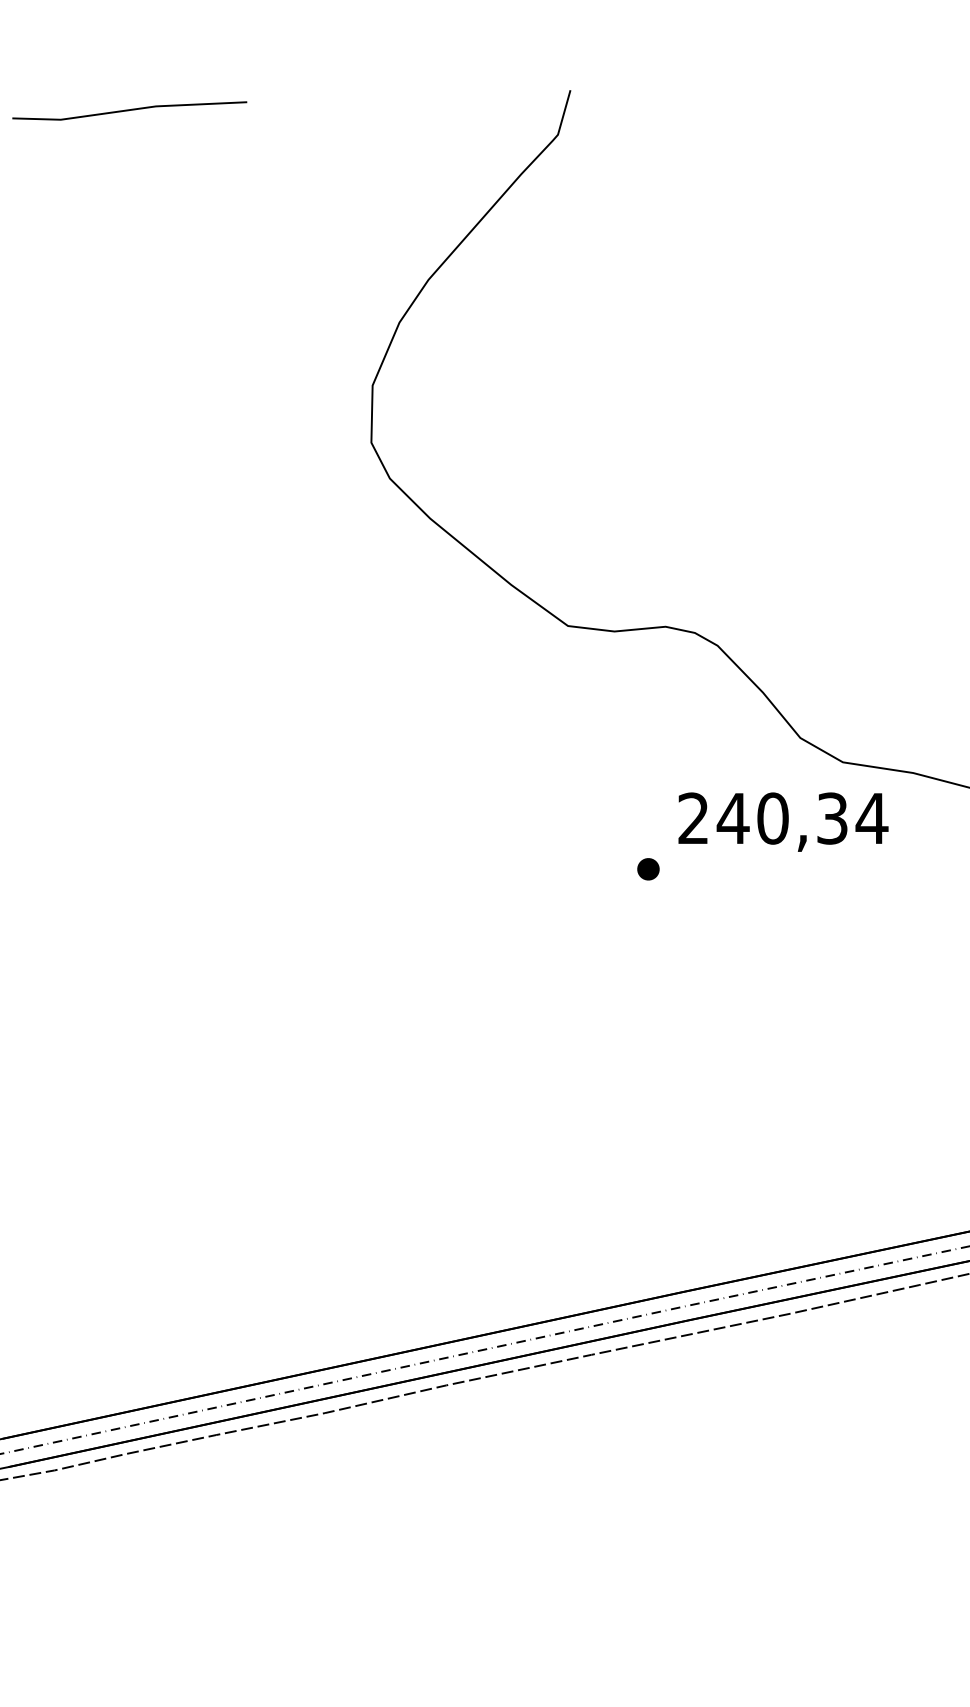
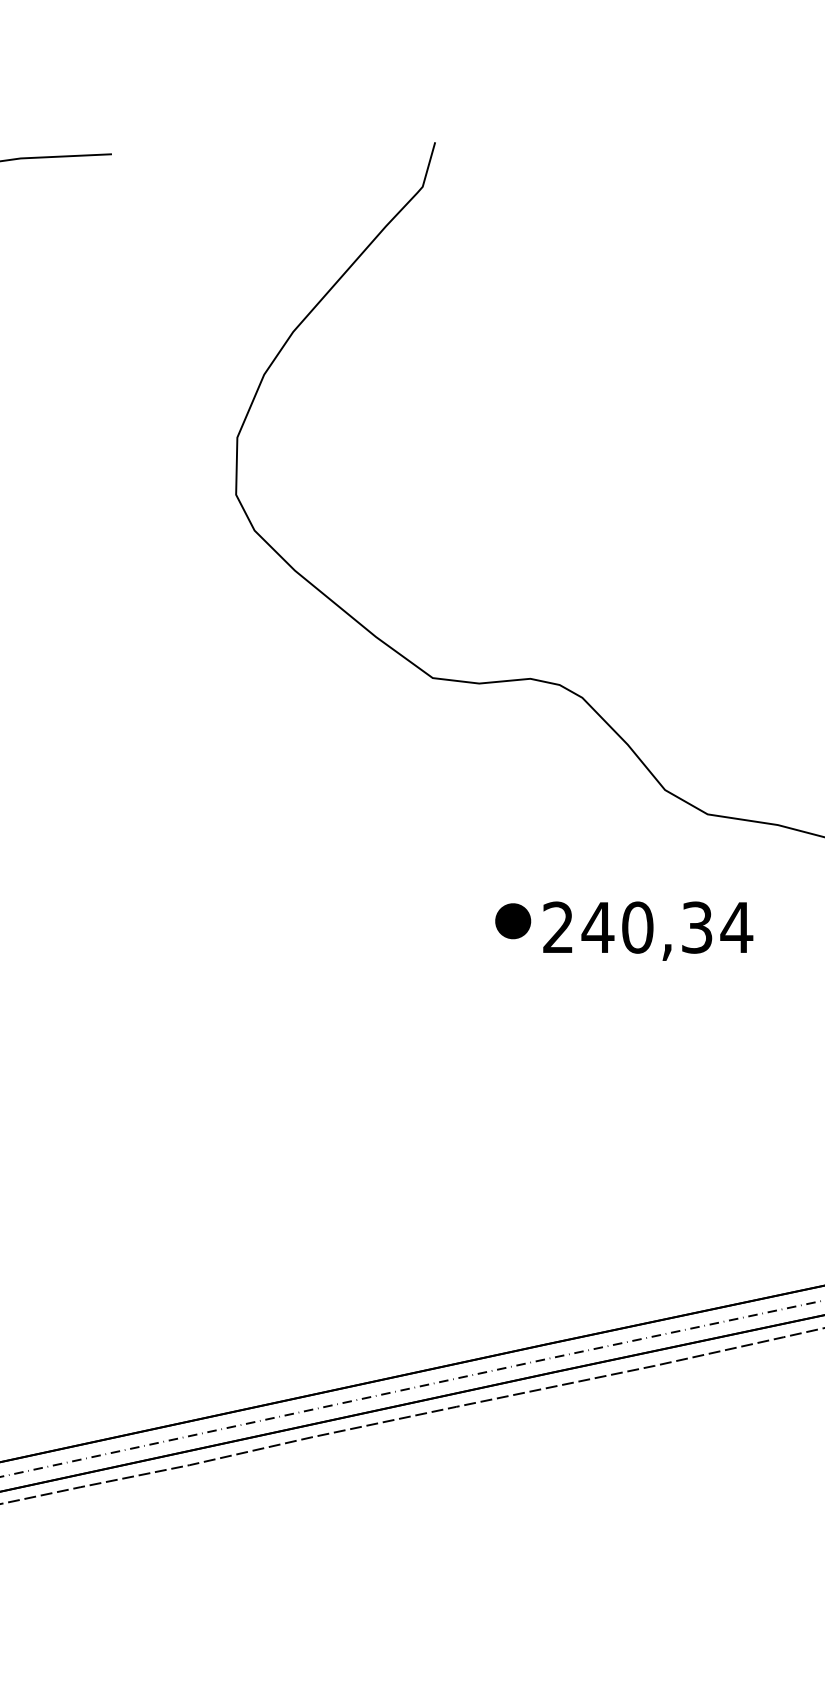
text: (783, 821) -> (648, 930), moved
part: (648, 869) -> (513, 921), size x1.6

